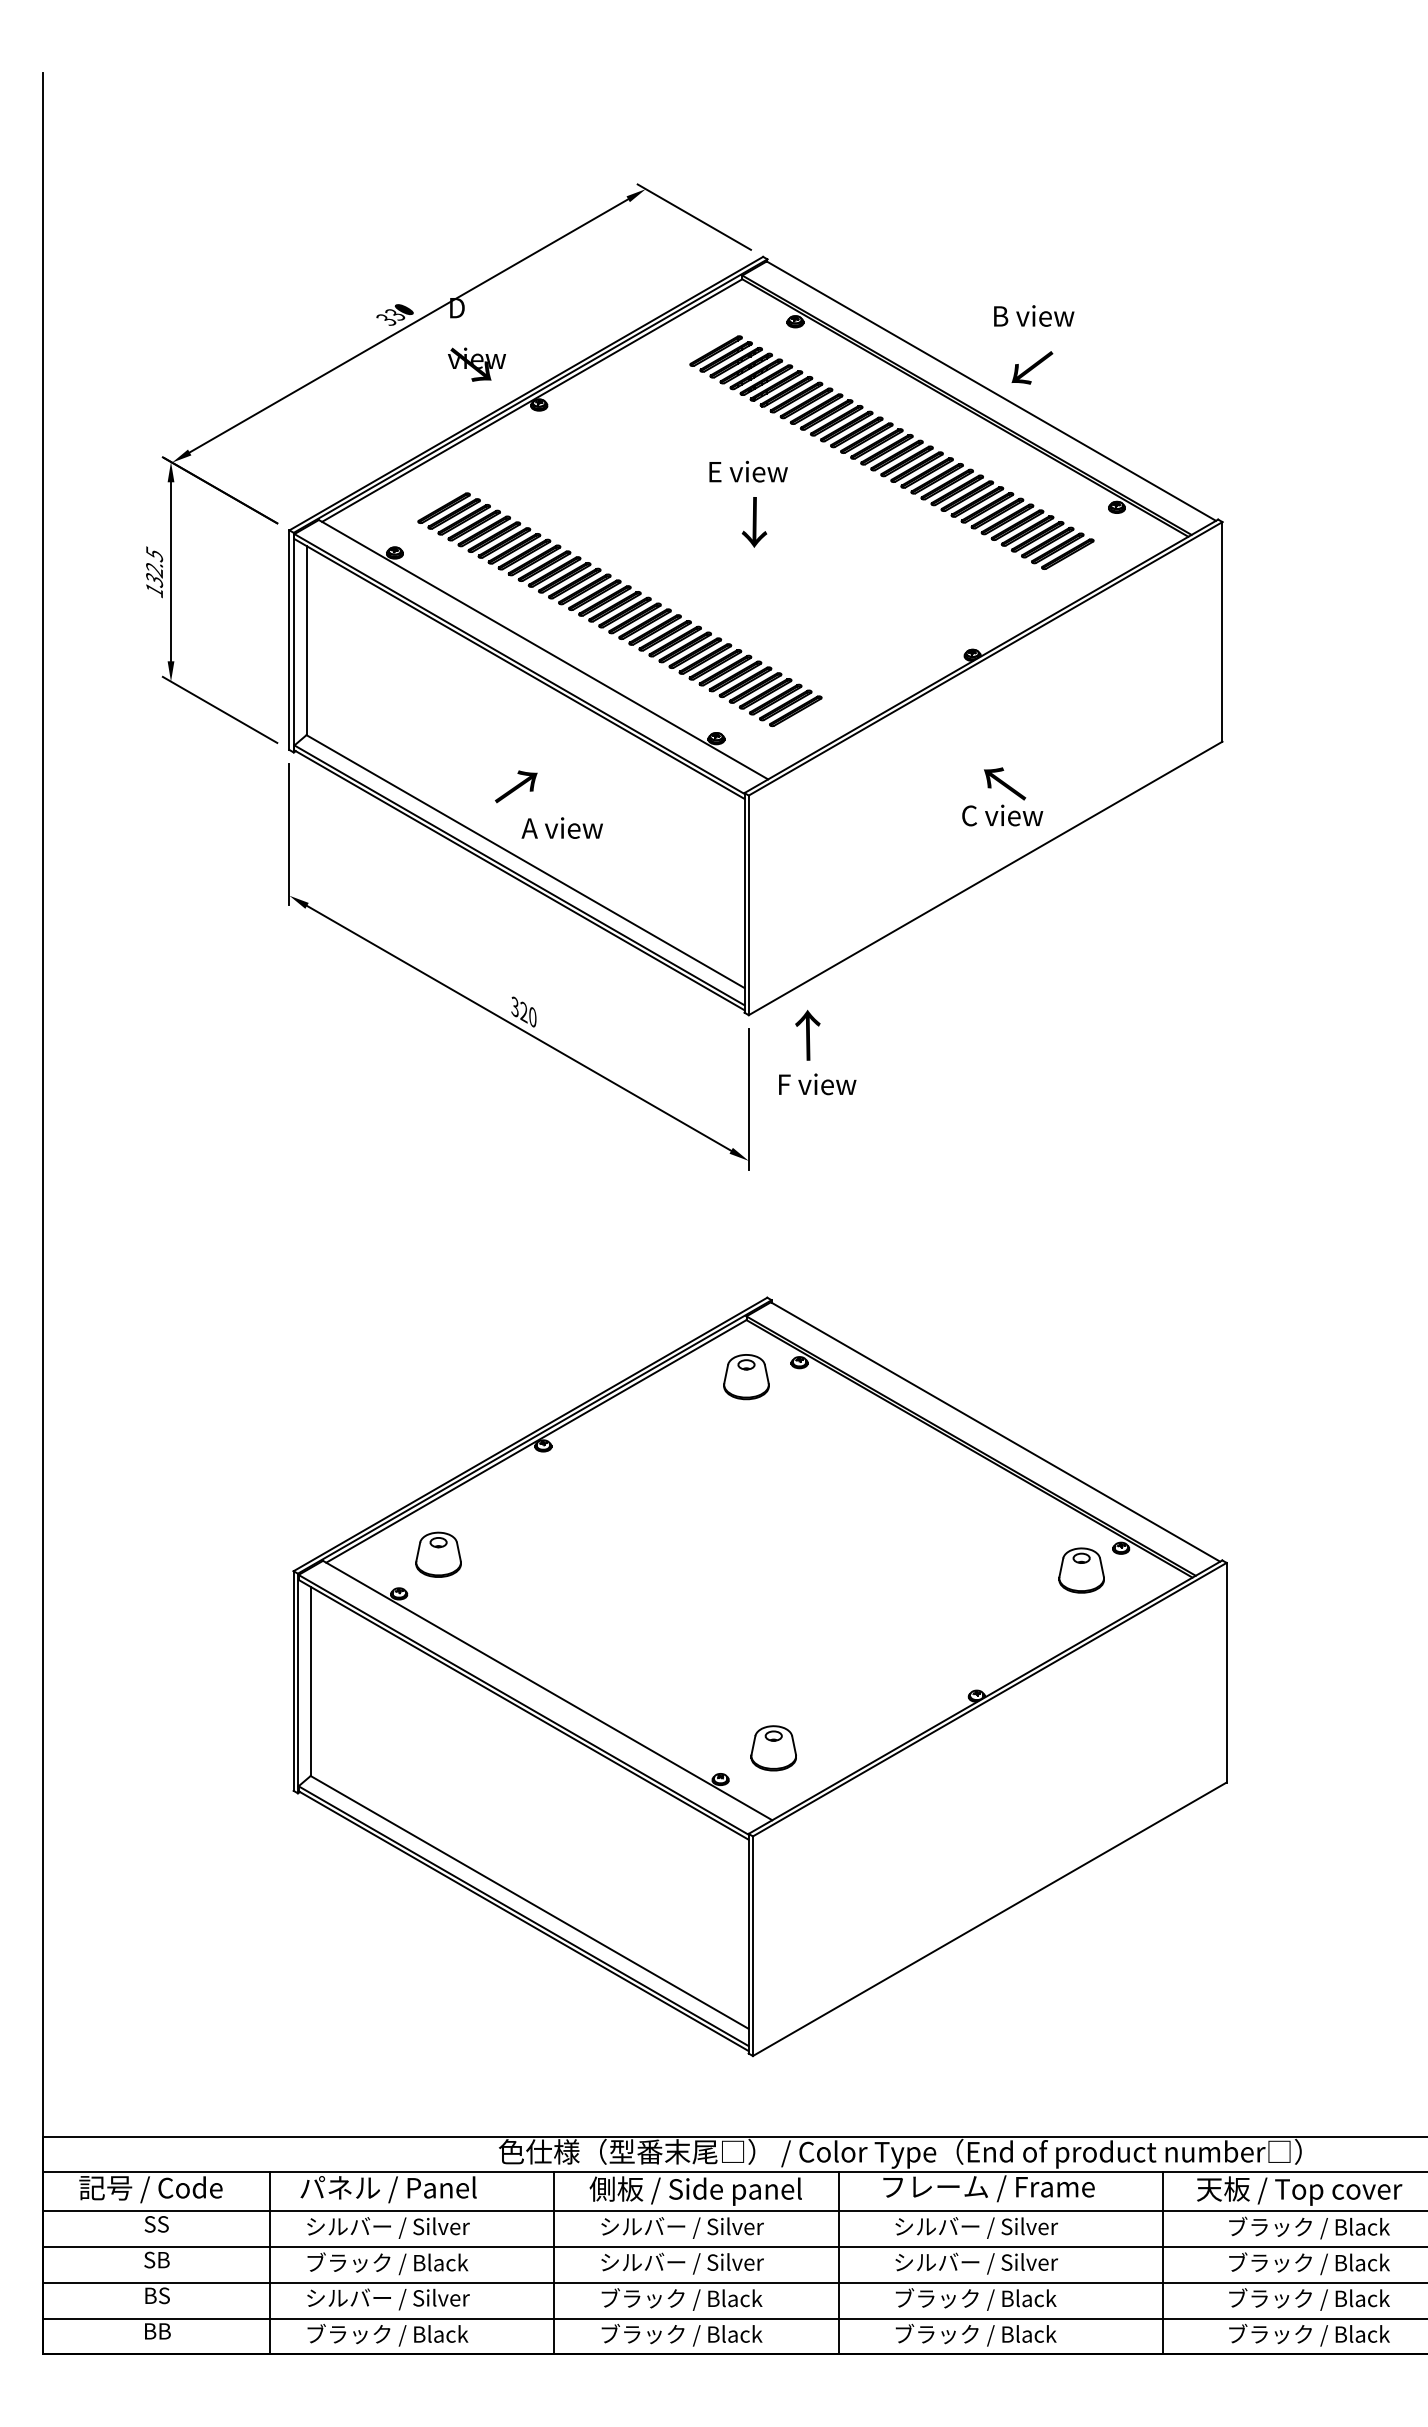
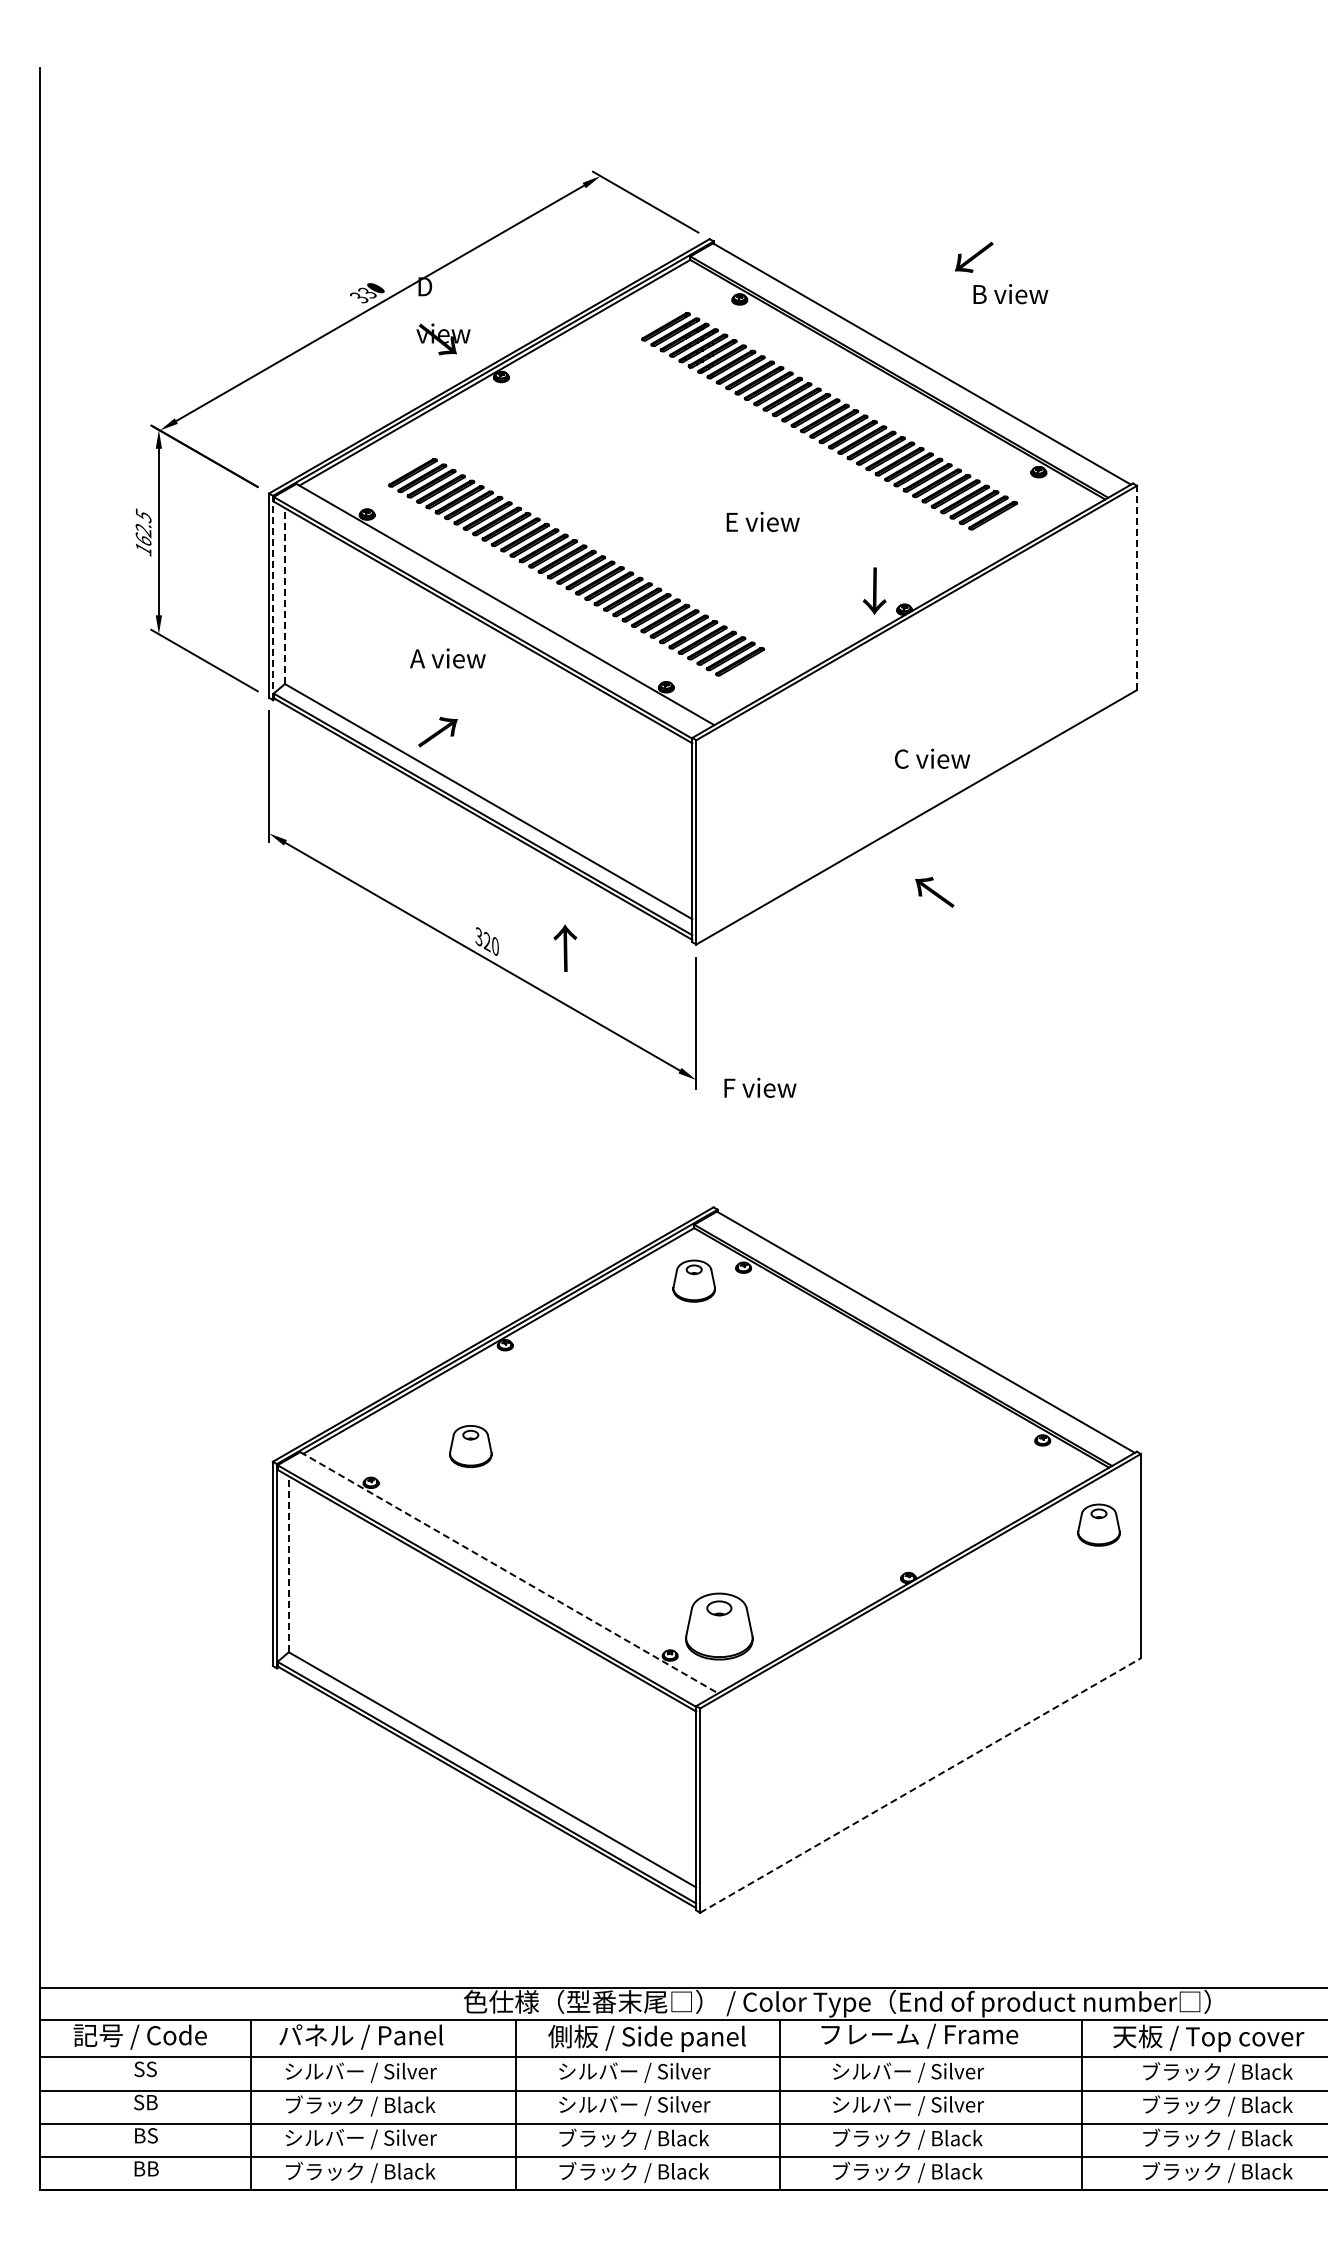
text: (1033, 316) -> (1010, 294), moved
text: (1031, 366) -> (973, 256), moved
text: (747, 471) -> (762, 521), moved
text: (754, 521) -> (874, 590), moved
text: (154, 579) -> (143, 539), 132.5 -> 162.5
line: (1223, 631) -> (1137, 587), solid -> dashed
line: (307, 641) -> (285, 596), solid -> dashed
line: (294, 642) -> (273, 597), solid -> dashed
text: (1004, 784) -> (934, 892), moved
text: (515, 786) -> (437, 731), moved
text: (561, 828) -> (447, 658), moved
text: (808, 1034) -> (565, 947), moved
text: (817, 1083) -> (760, 1087), moved
part: (438, 1554) -> (470, 1446), moved
part: (1081, 1569) -> (1098, 1524), moved
line: (310, 1681) -> (288, 1564), solid -> dashed
line: (547, 1691) -> (509, 1573), solid -> dashed
part: (773, 1748) -> (719, 1626), size x1.6
line: (989, 1919) -> (920, 1785), solid -> dashed

